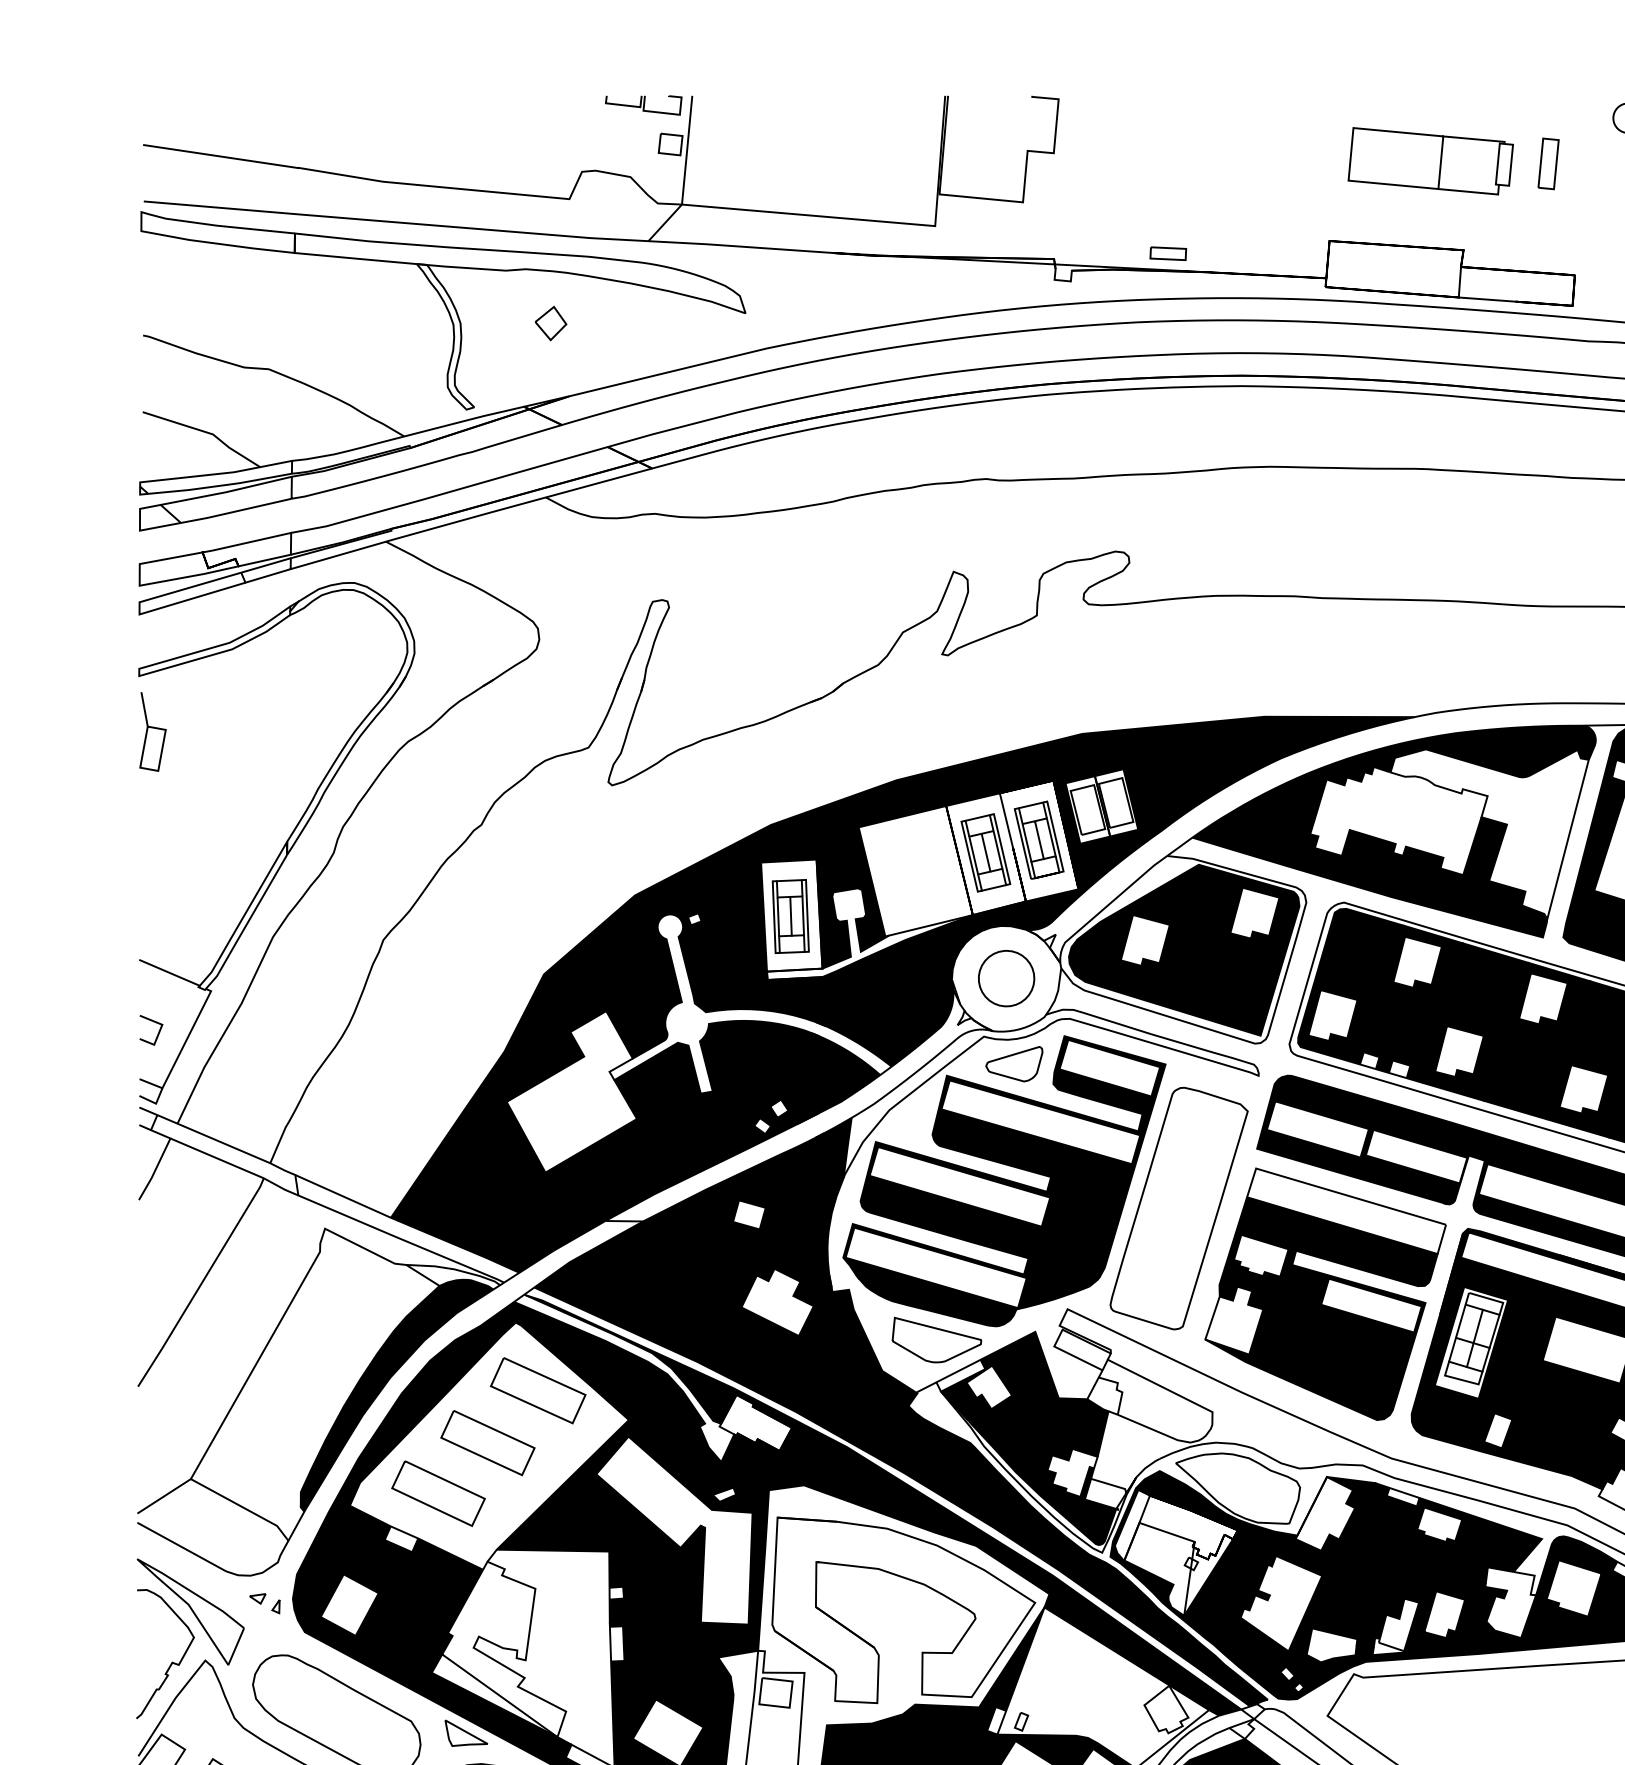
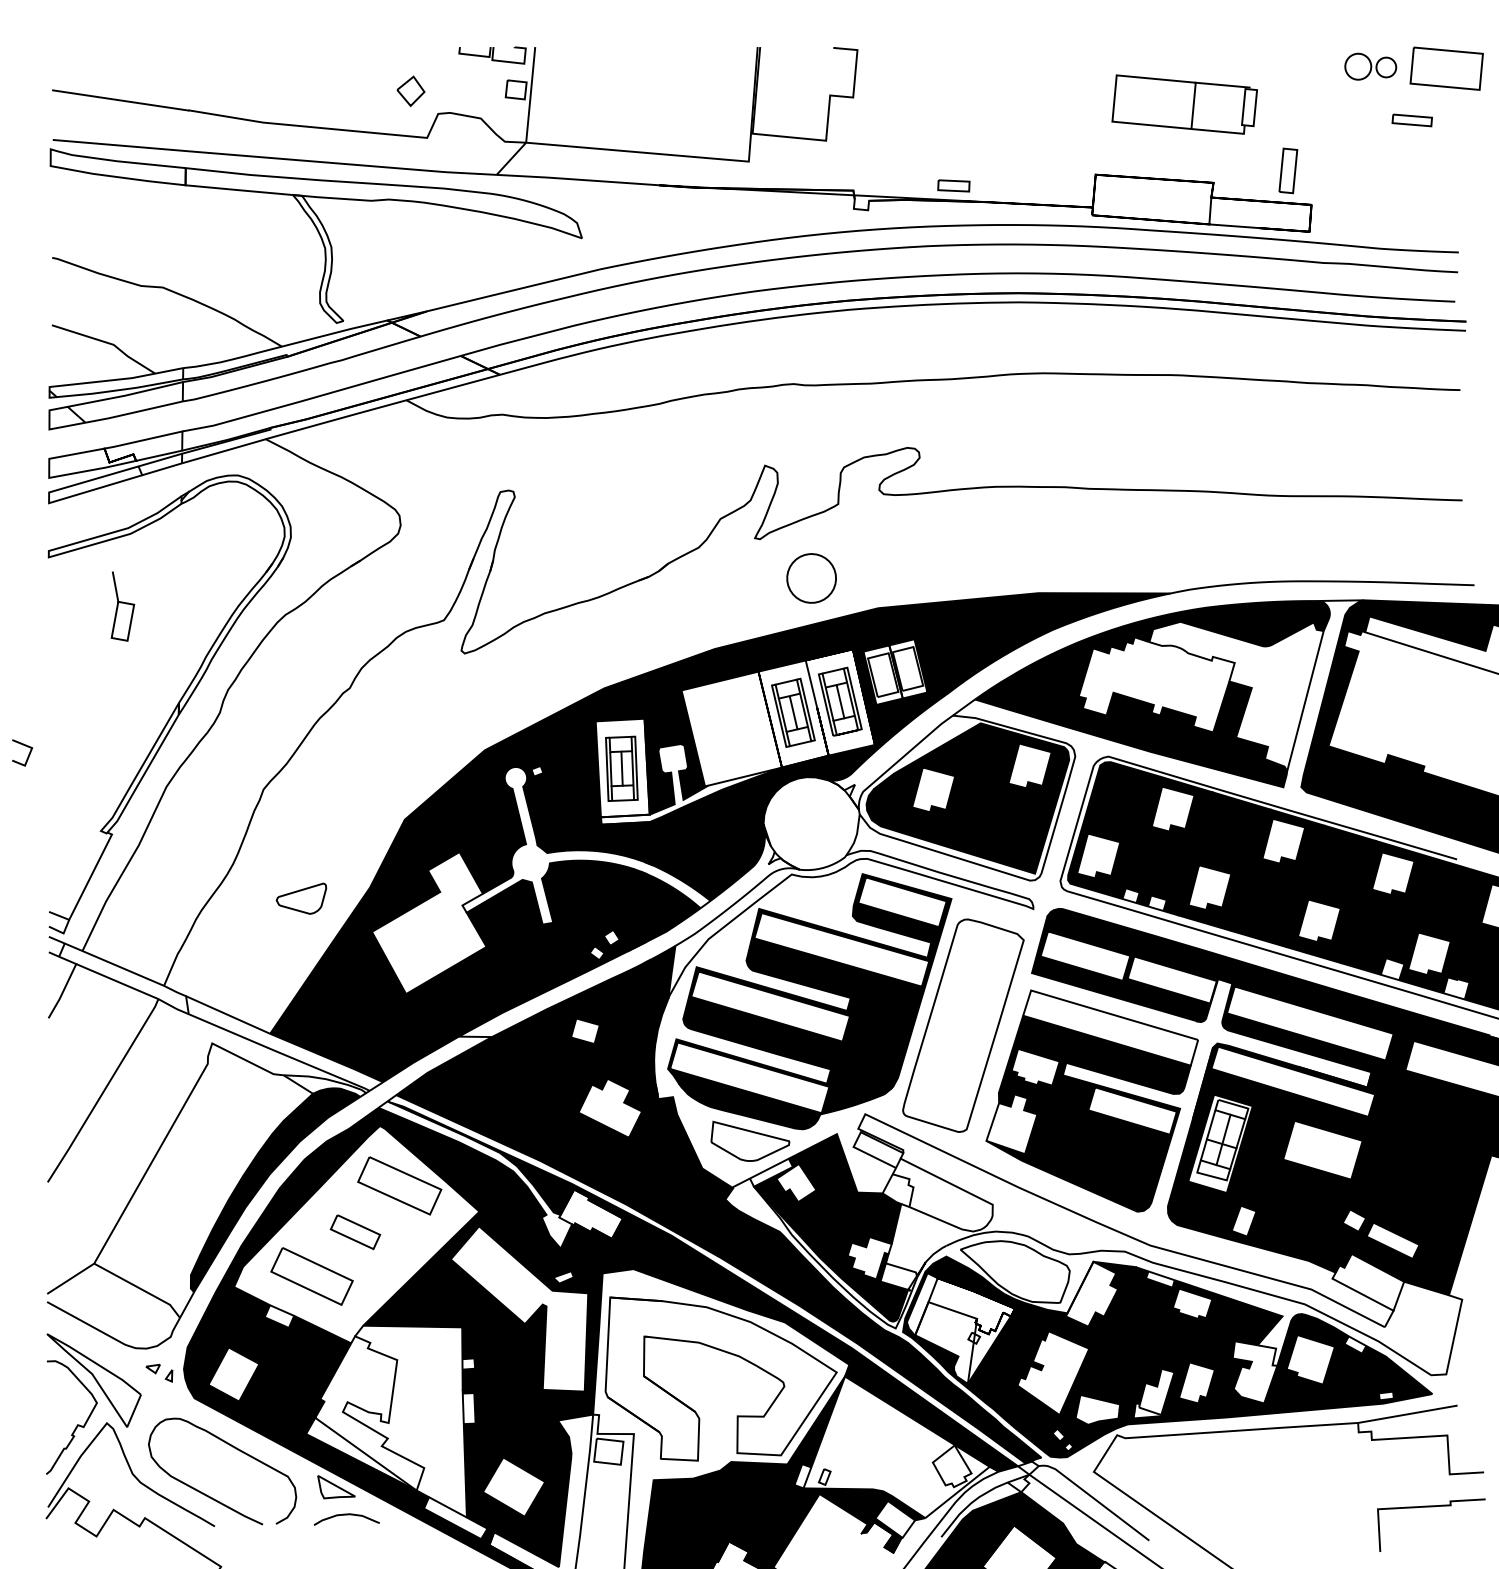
part: (1548, 163) -> (1288, 170), moved
part: (550, 323) -> (410, 91), moved
curve: (152, 728) -> (122, 603), moved
line: (169, 972) -> (75, 818), removed
part: (1006, 978) -> (811, 578), moved
line: (158, 1032) -> (28, 754), moved
part: (1014, 1063) -> (301, 898), moved
part: (487, 1443) -> (355, 1232), size x0.6

